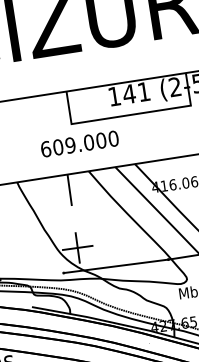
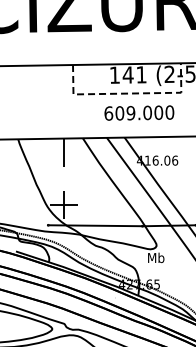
line: (131, 114) -> (127, 93), solid -> dashed
text: (79, 143) -> (139, 112), moved

